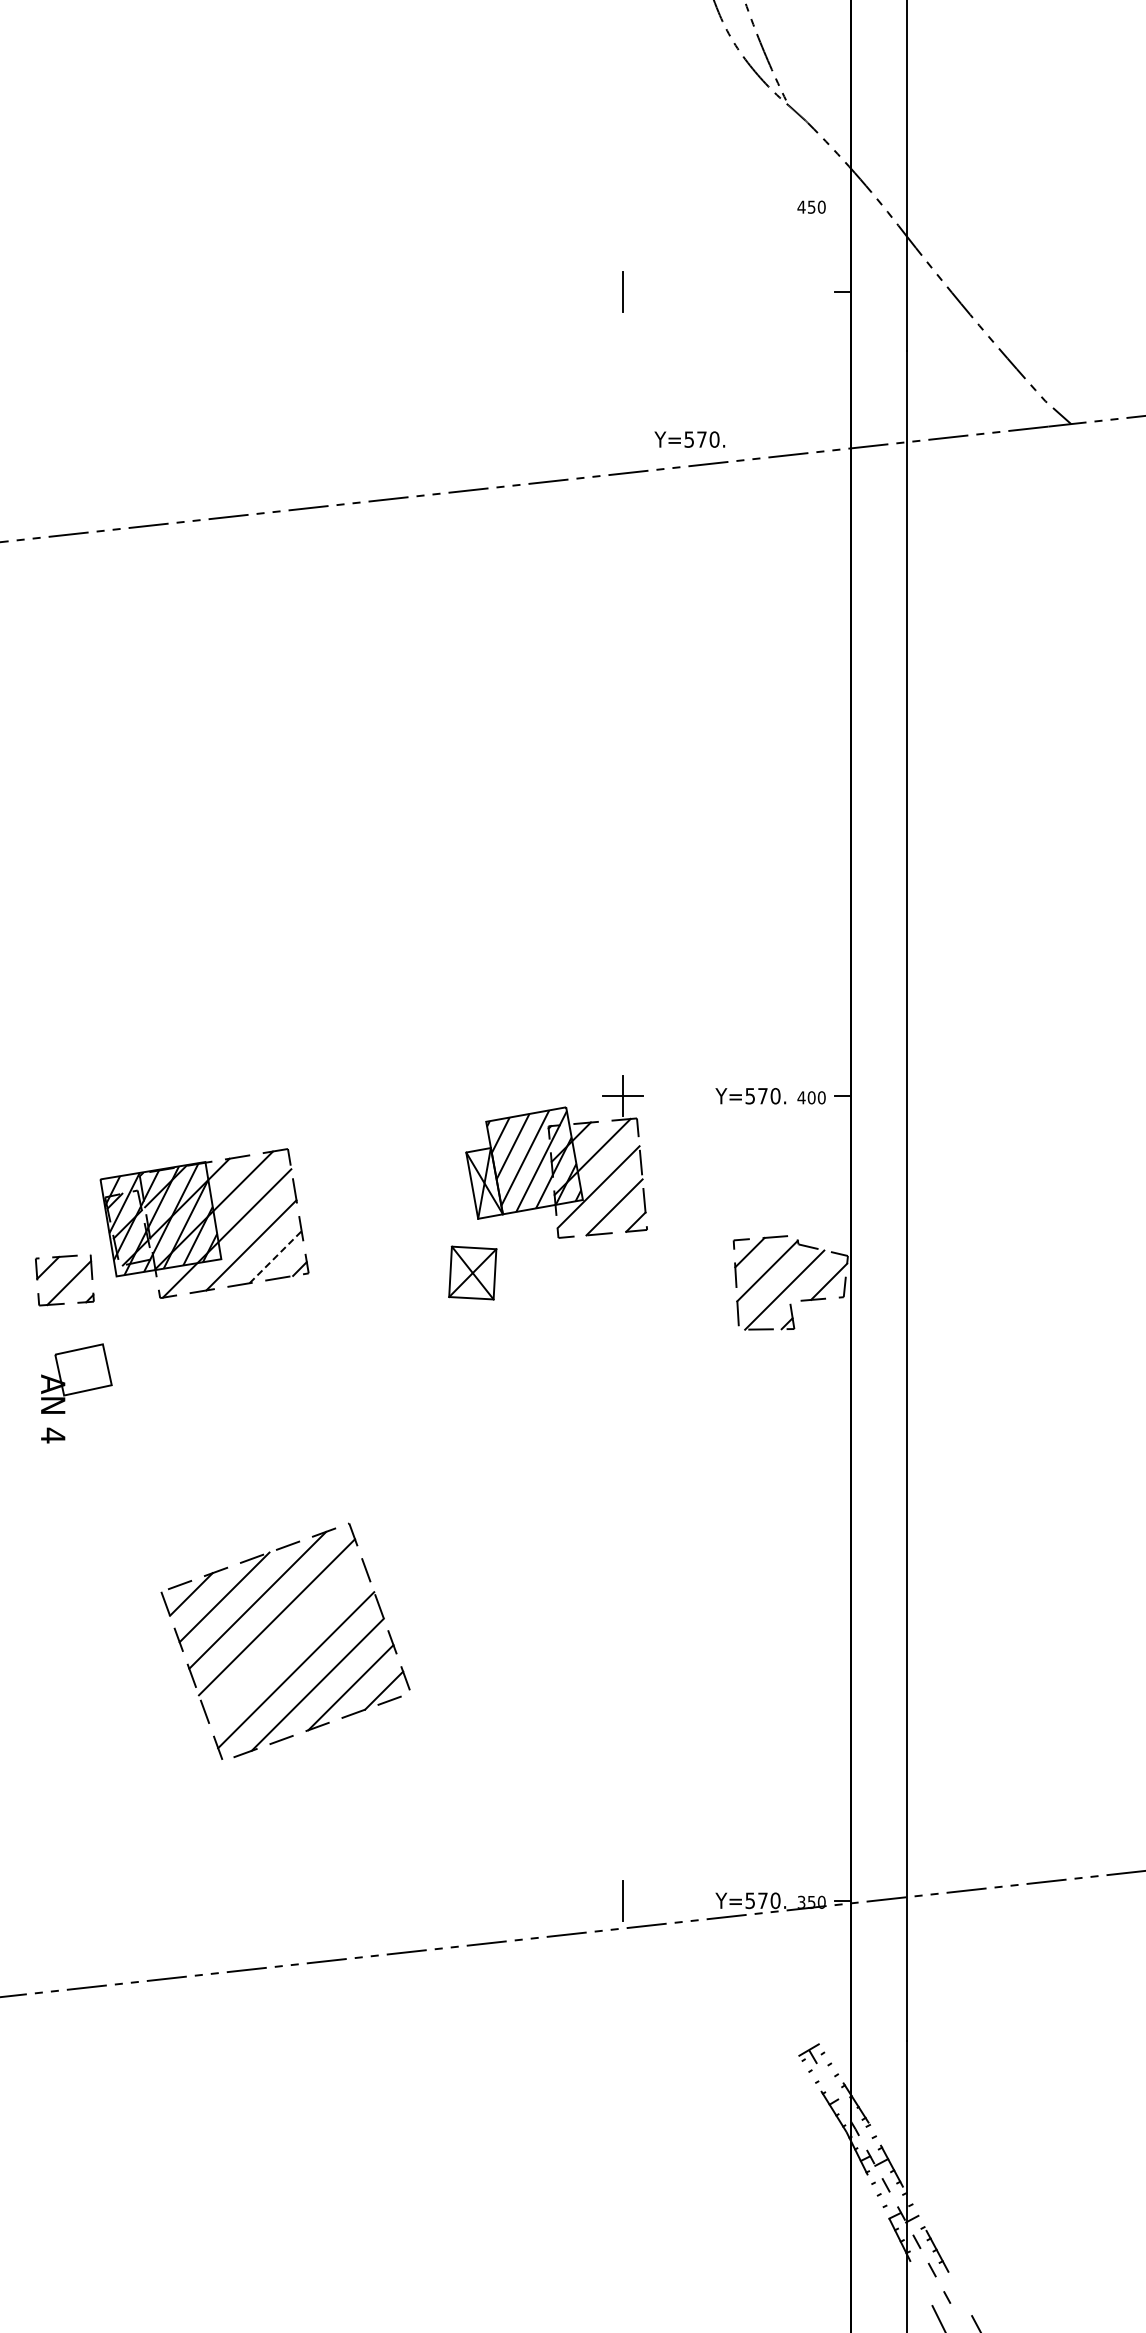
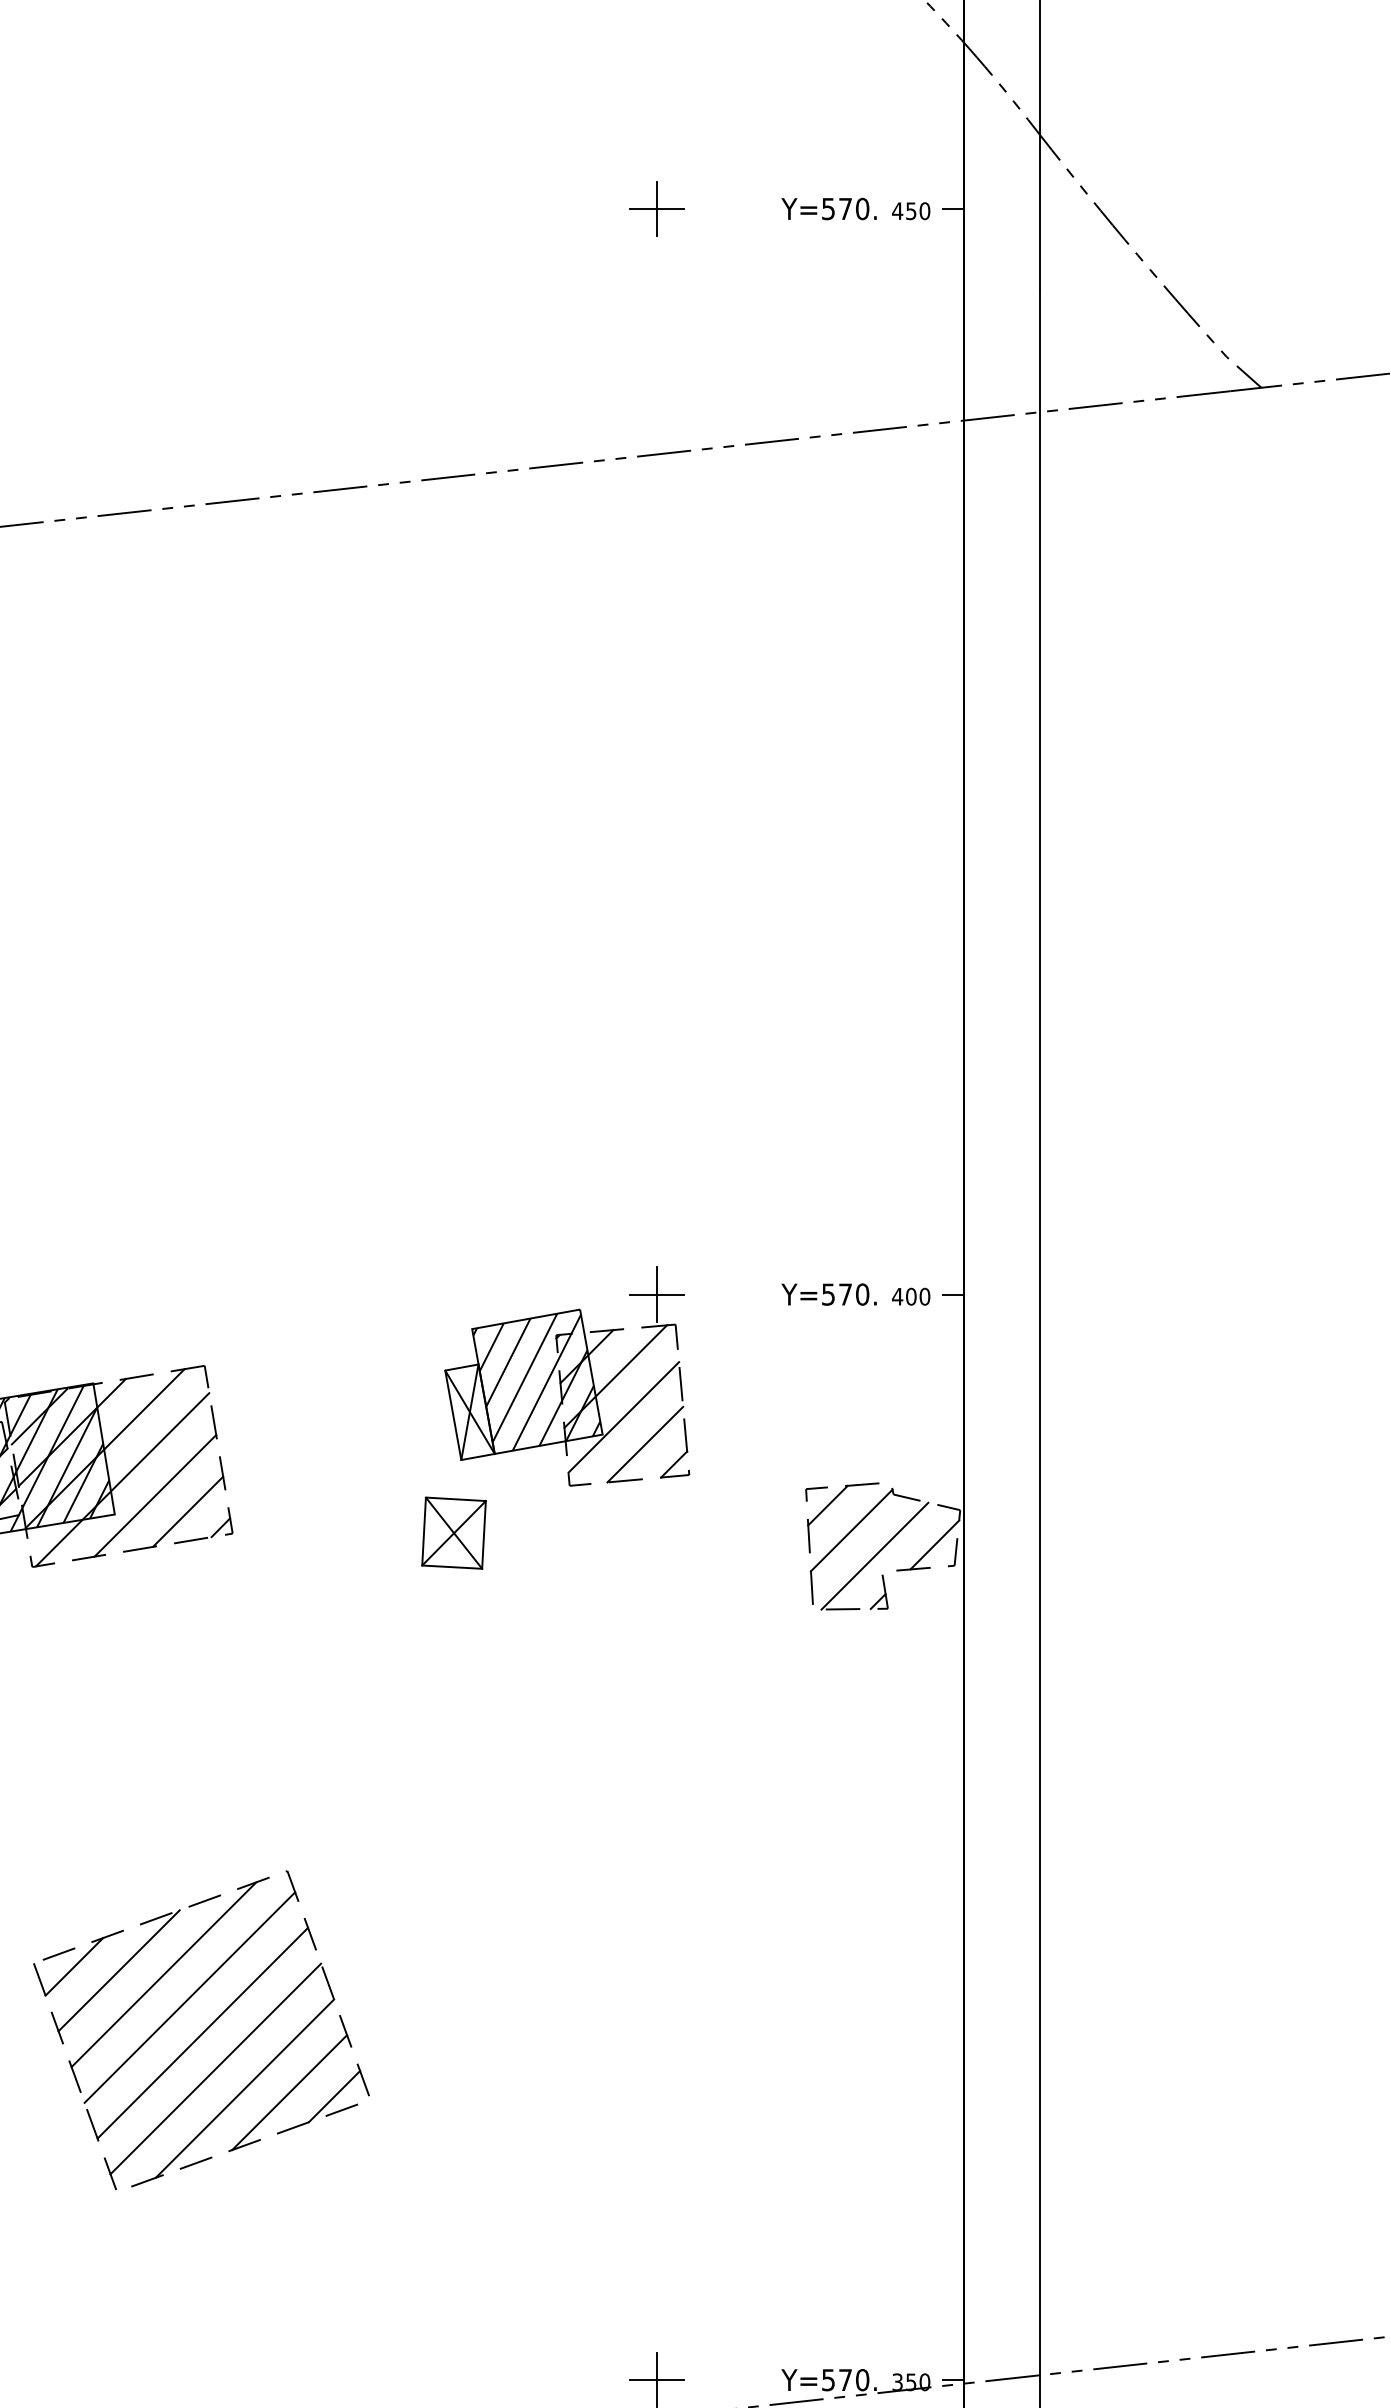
text: (811, 206) -> (911, 210), moved
line: (623, 291) -> (657, 208), added
text: (689, 439) -> (828, 208), moved
line: (275, 1257) -> (187, 1512), dashed -> solid
line: (286, 1643) -> (202, 2032), added
line: (623, 1900) -> (657, 2379), added

